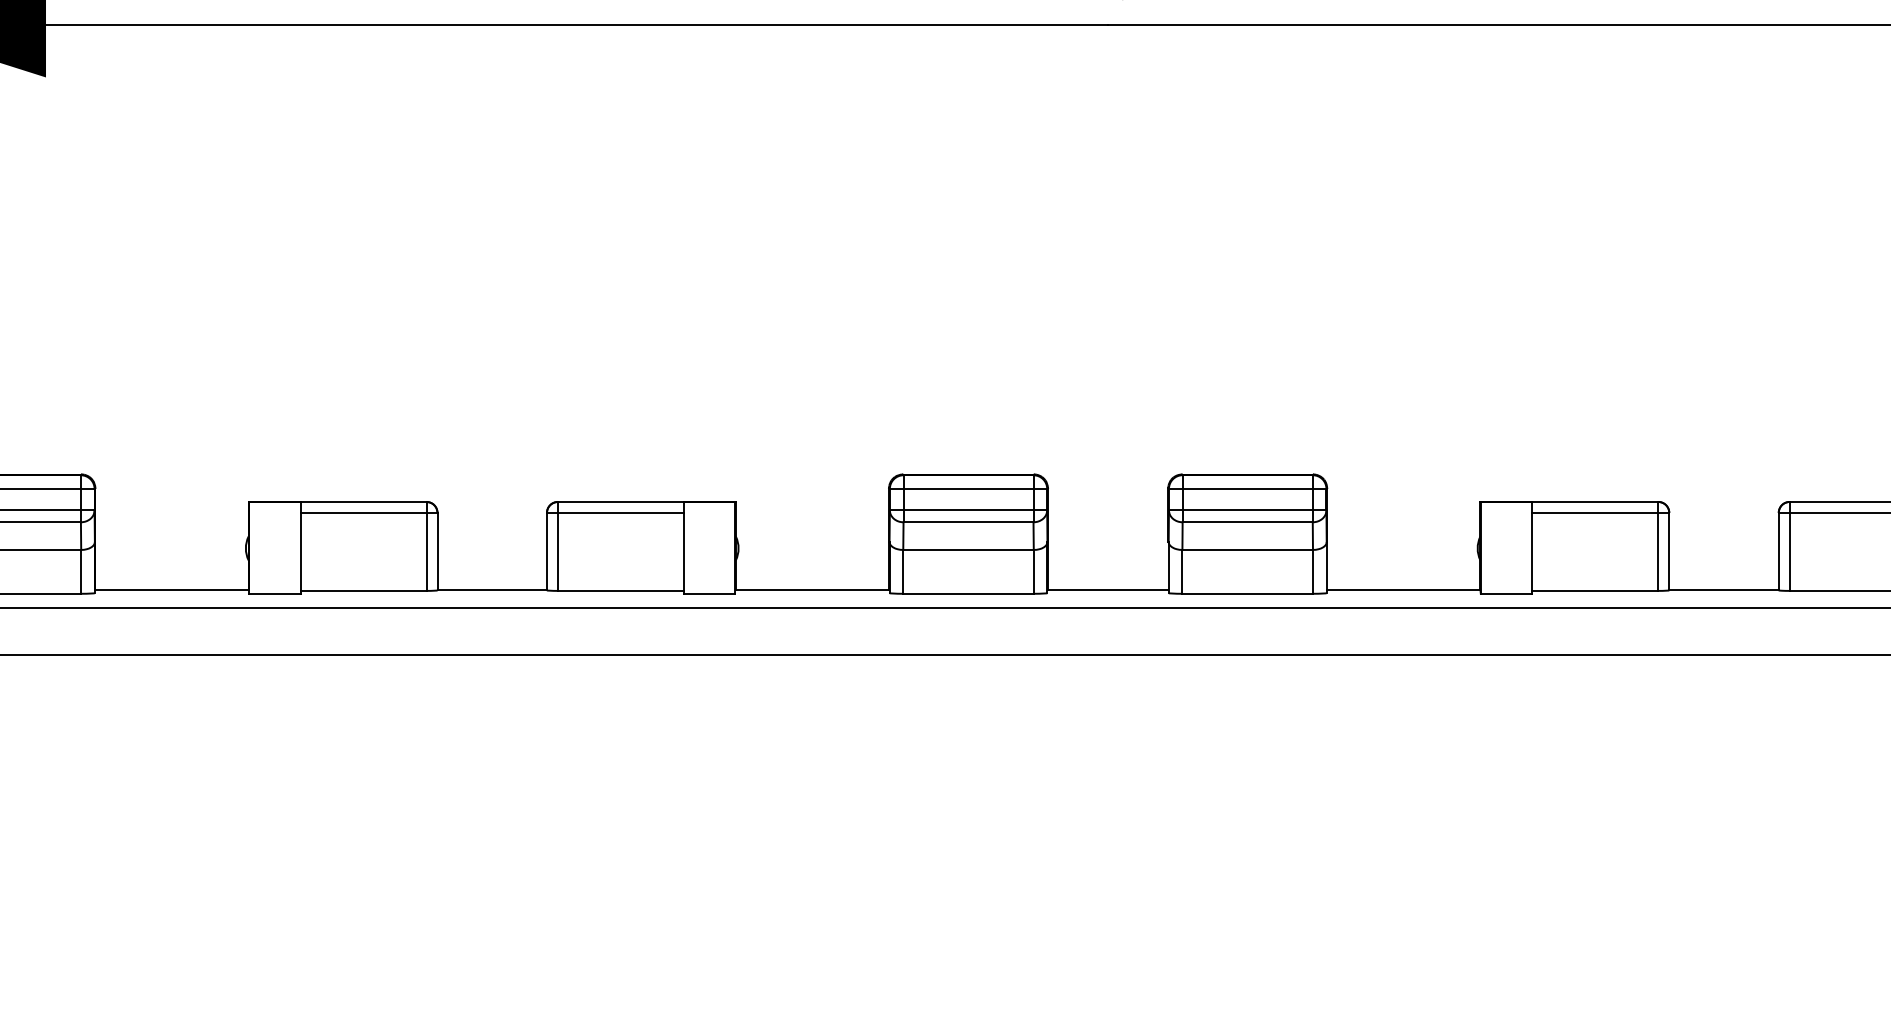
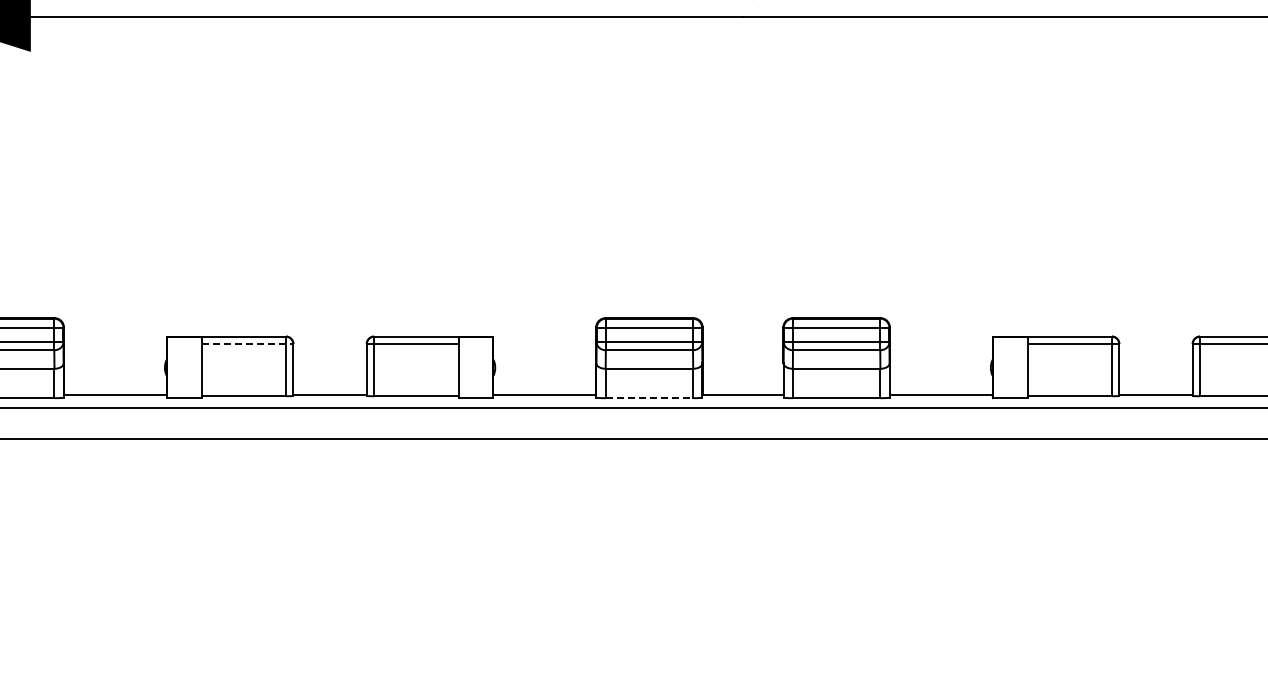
line: (369, 512) -> (247, 343), solid -> dashed
line: (968, 594) -> (649, 398), solid -> dashed

